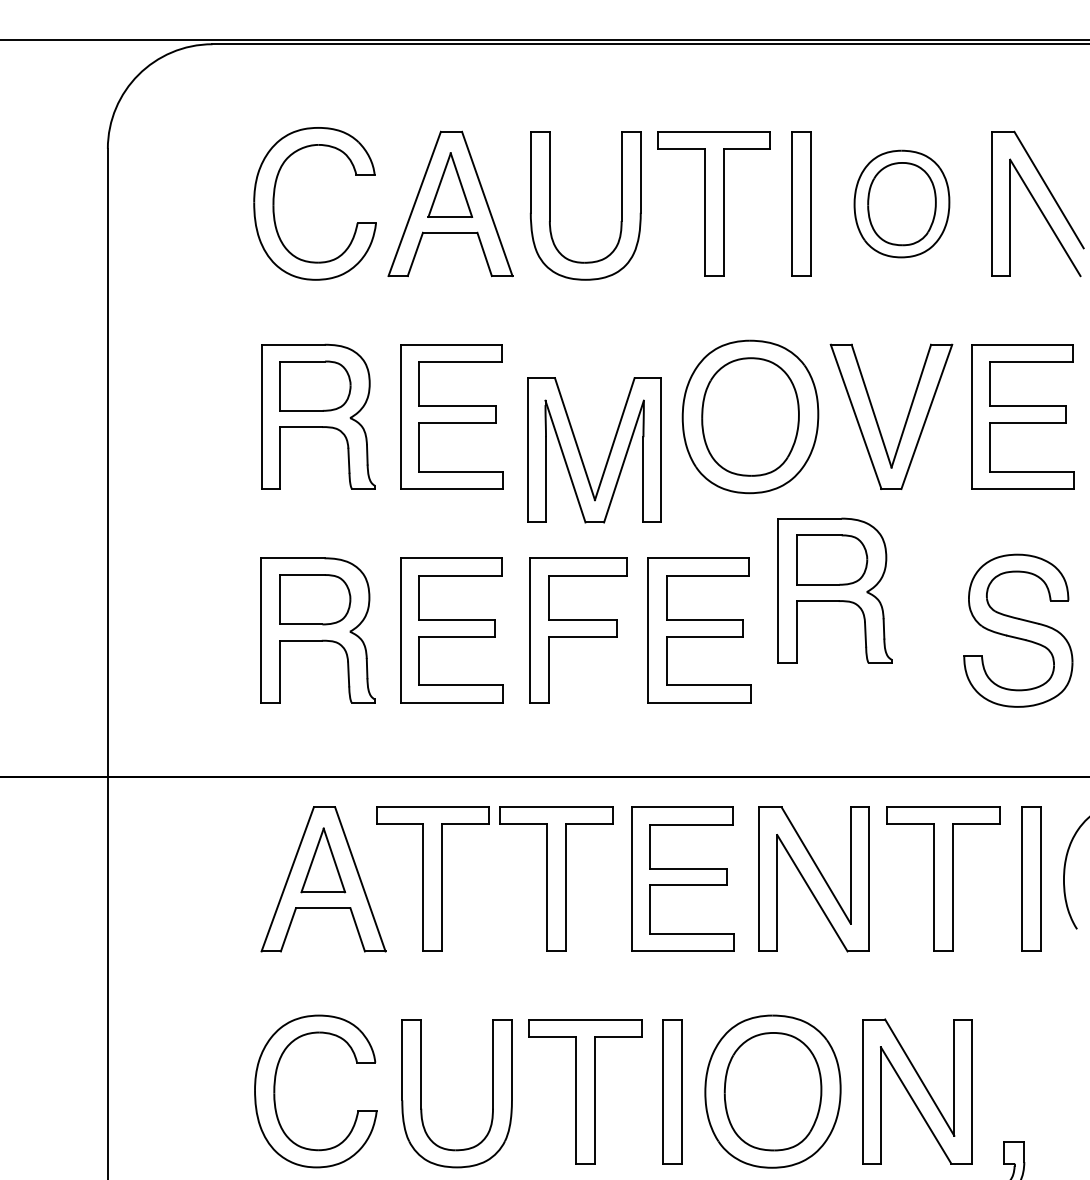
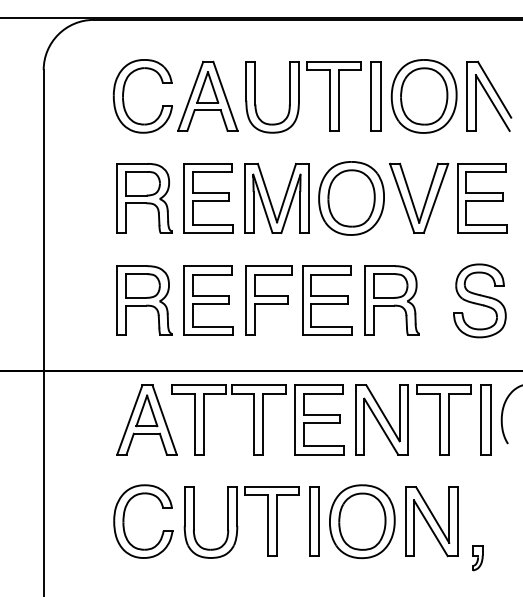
part: (900, 204) -> (423, 96), size x1.43
part: (581, 450) -> (270, 198), moved
part: (833, 590) -> (391, 300), moved

